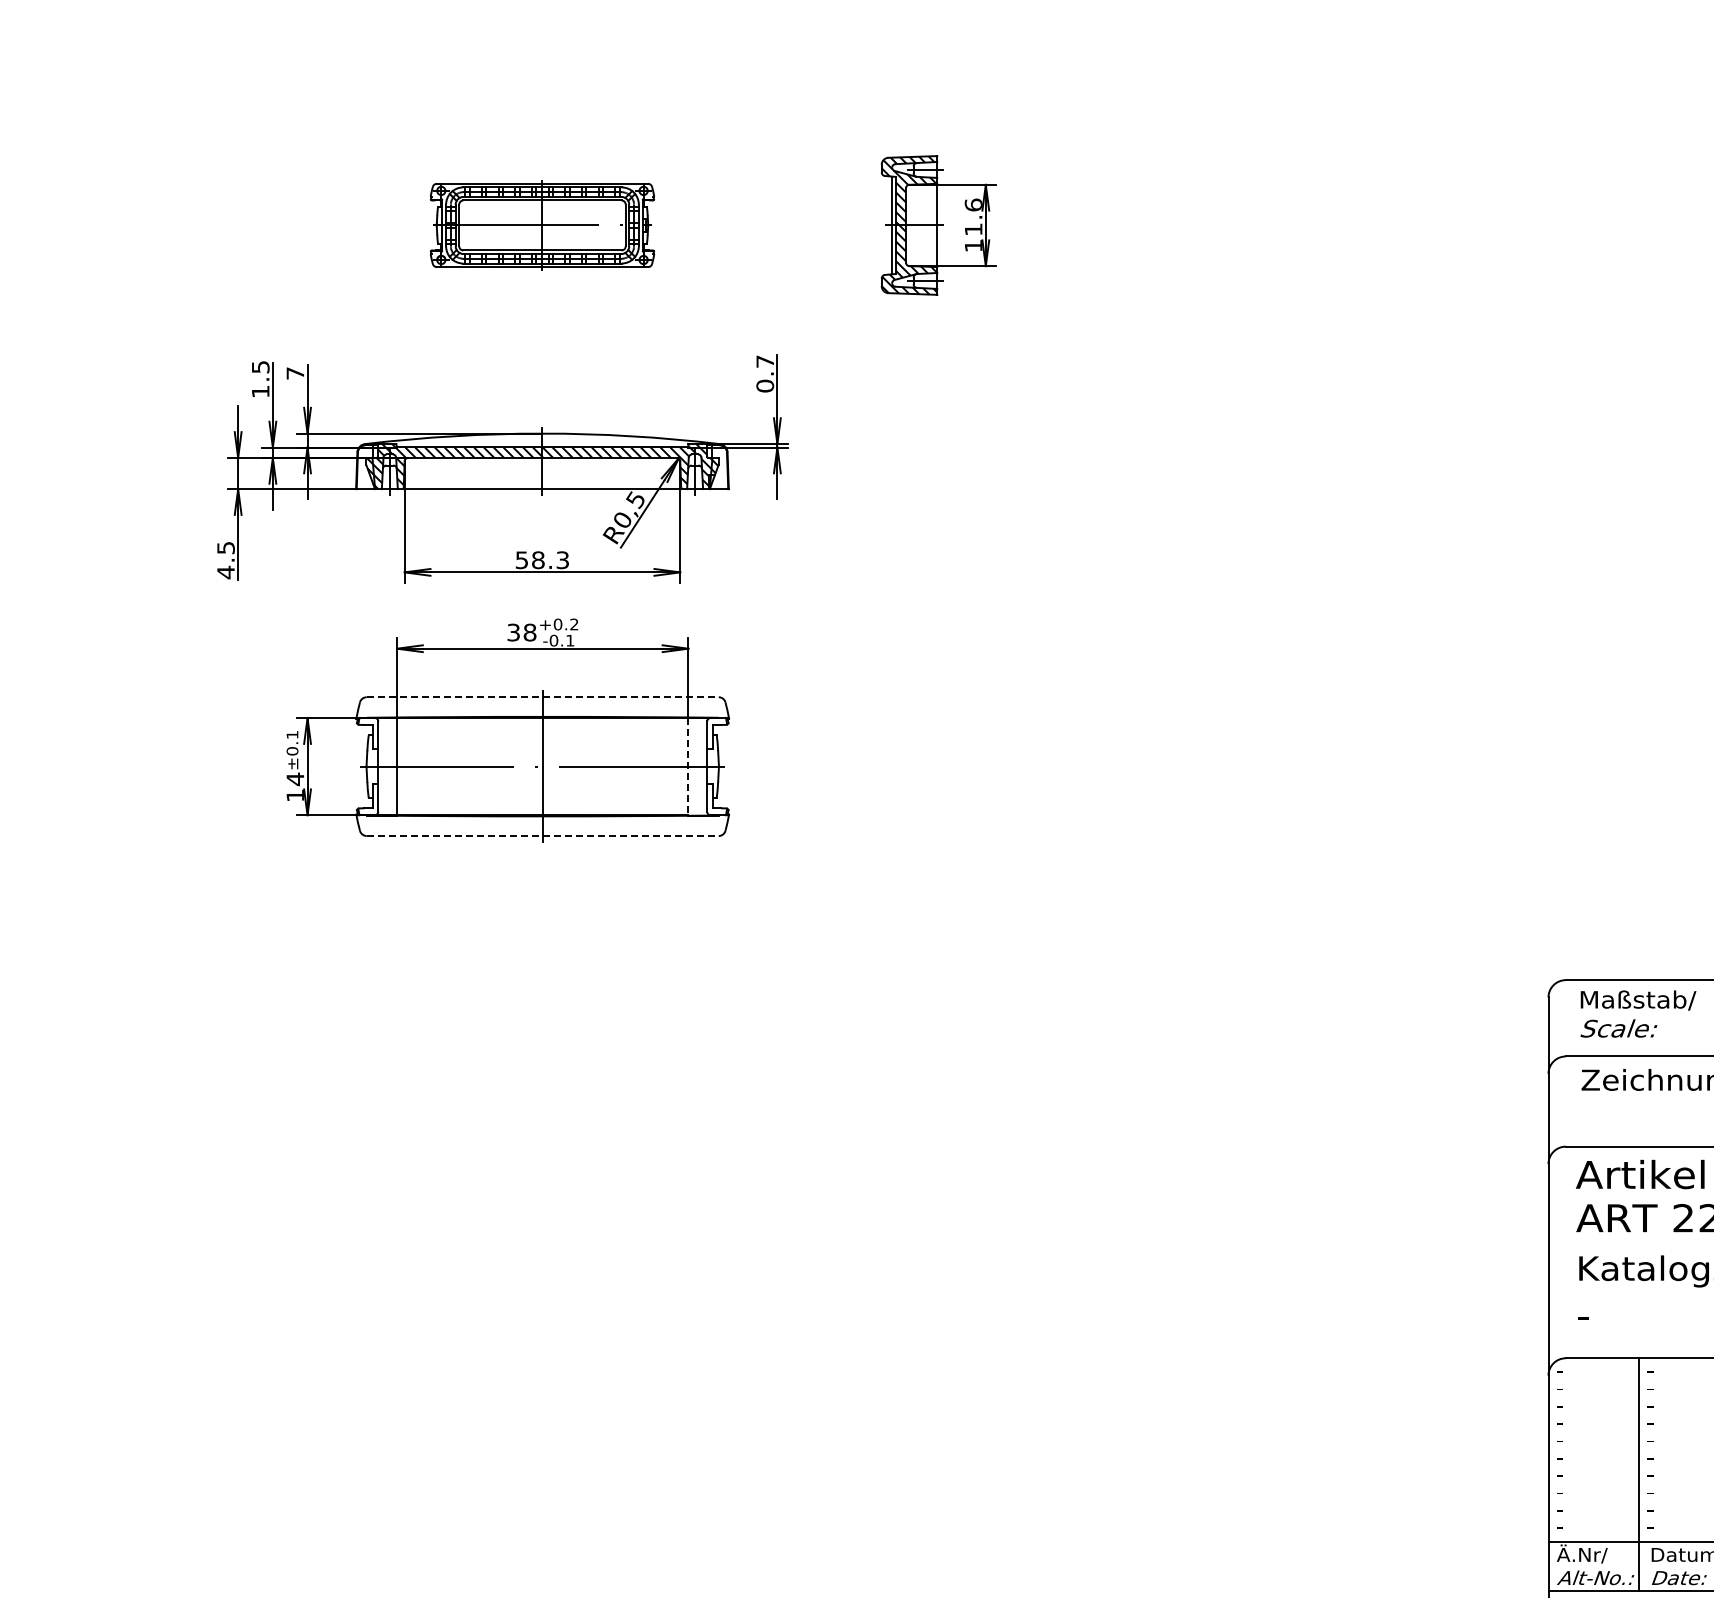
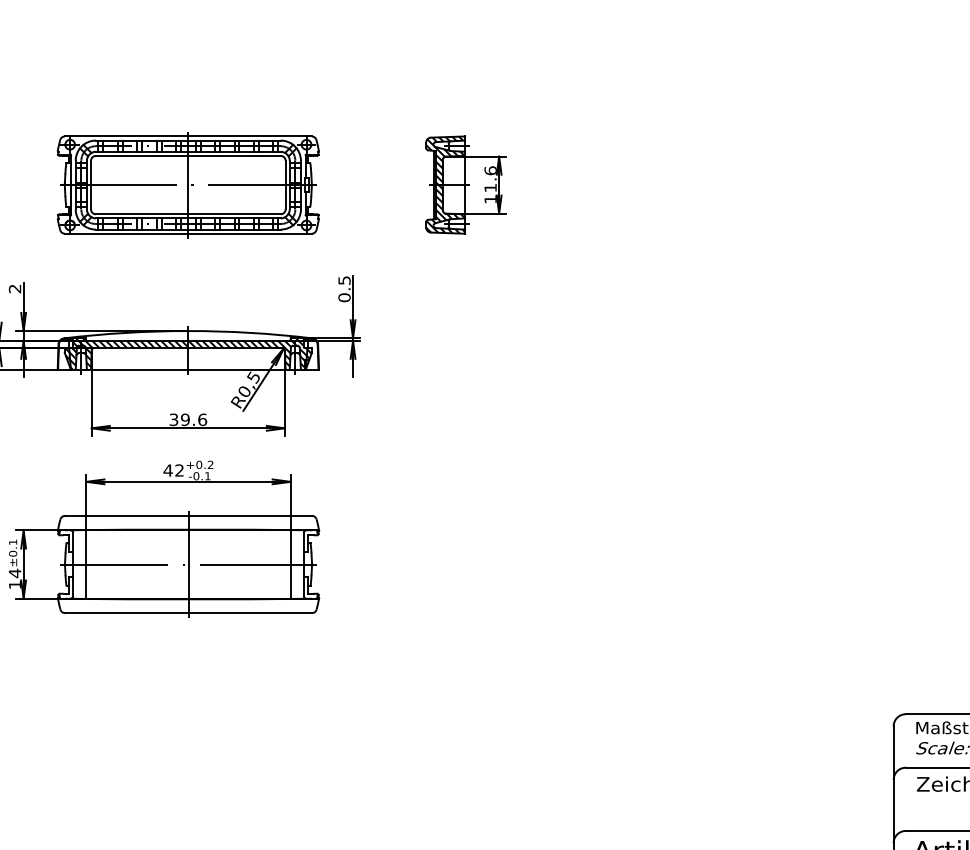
part: (542, 225) -> (188, 185), size x1.67
text: (765, 361) -> (344, 280), 0.7 -> 0.5
text: (294, 373) -> (14, 288), 7 -> 2
text: (542, 560) -> (188, 420), 58.3 -> 39.6
text: (521, 632) -> (173, 470), 38 -> 42
line: (543, 697) -> (189, 516), dashed -> solid
line: (688, 766) -> (290, 564), dashed -> solid
line: (543, 836) -> (189, 613), dashed -> solid

